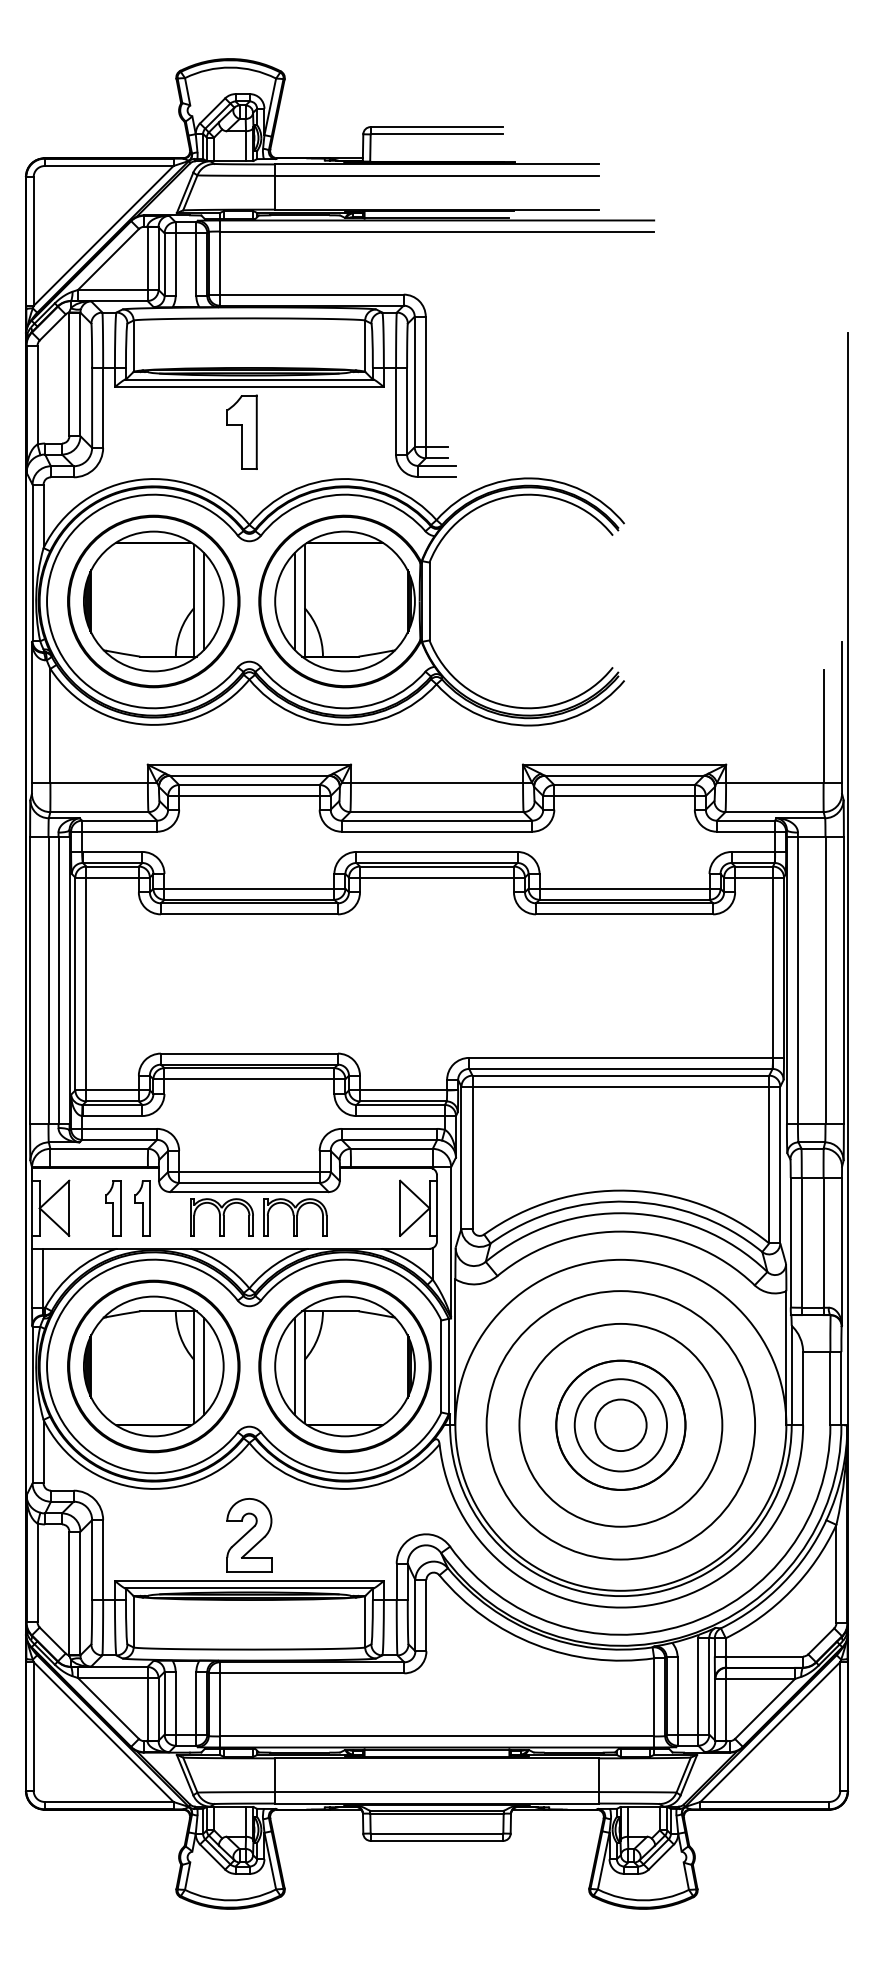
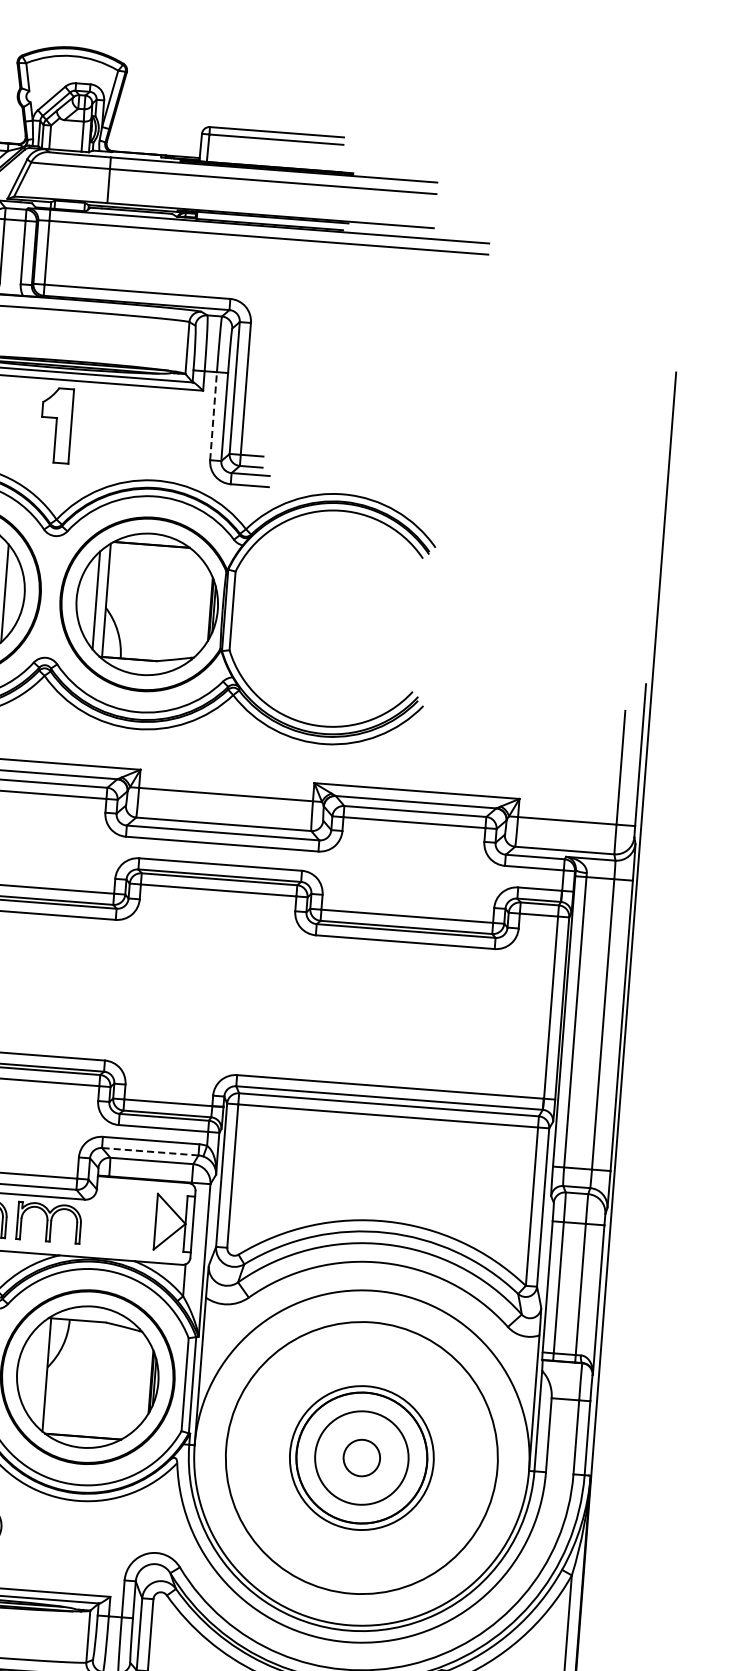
line: (396, 411) -> (213, 416), solid -> dashed
line: (389, 1139) -> (150, 1151), solid -> dashed
line: (294, 1366) -> (36, 1373), removed
circle: (620, 1424) -> (361, 1457), size x0.7
circle: (620, 1425) -> (361, 1458), size x0.7

